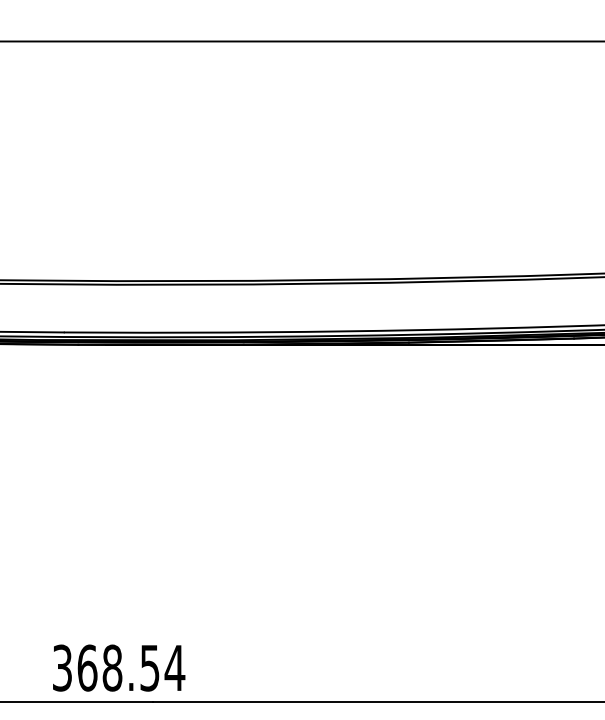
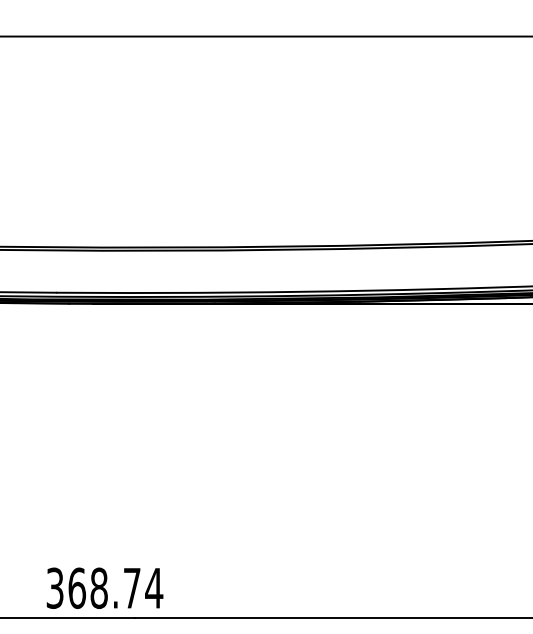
text: (150, 668) -> (132, 588), 368.54 -> 368.74

